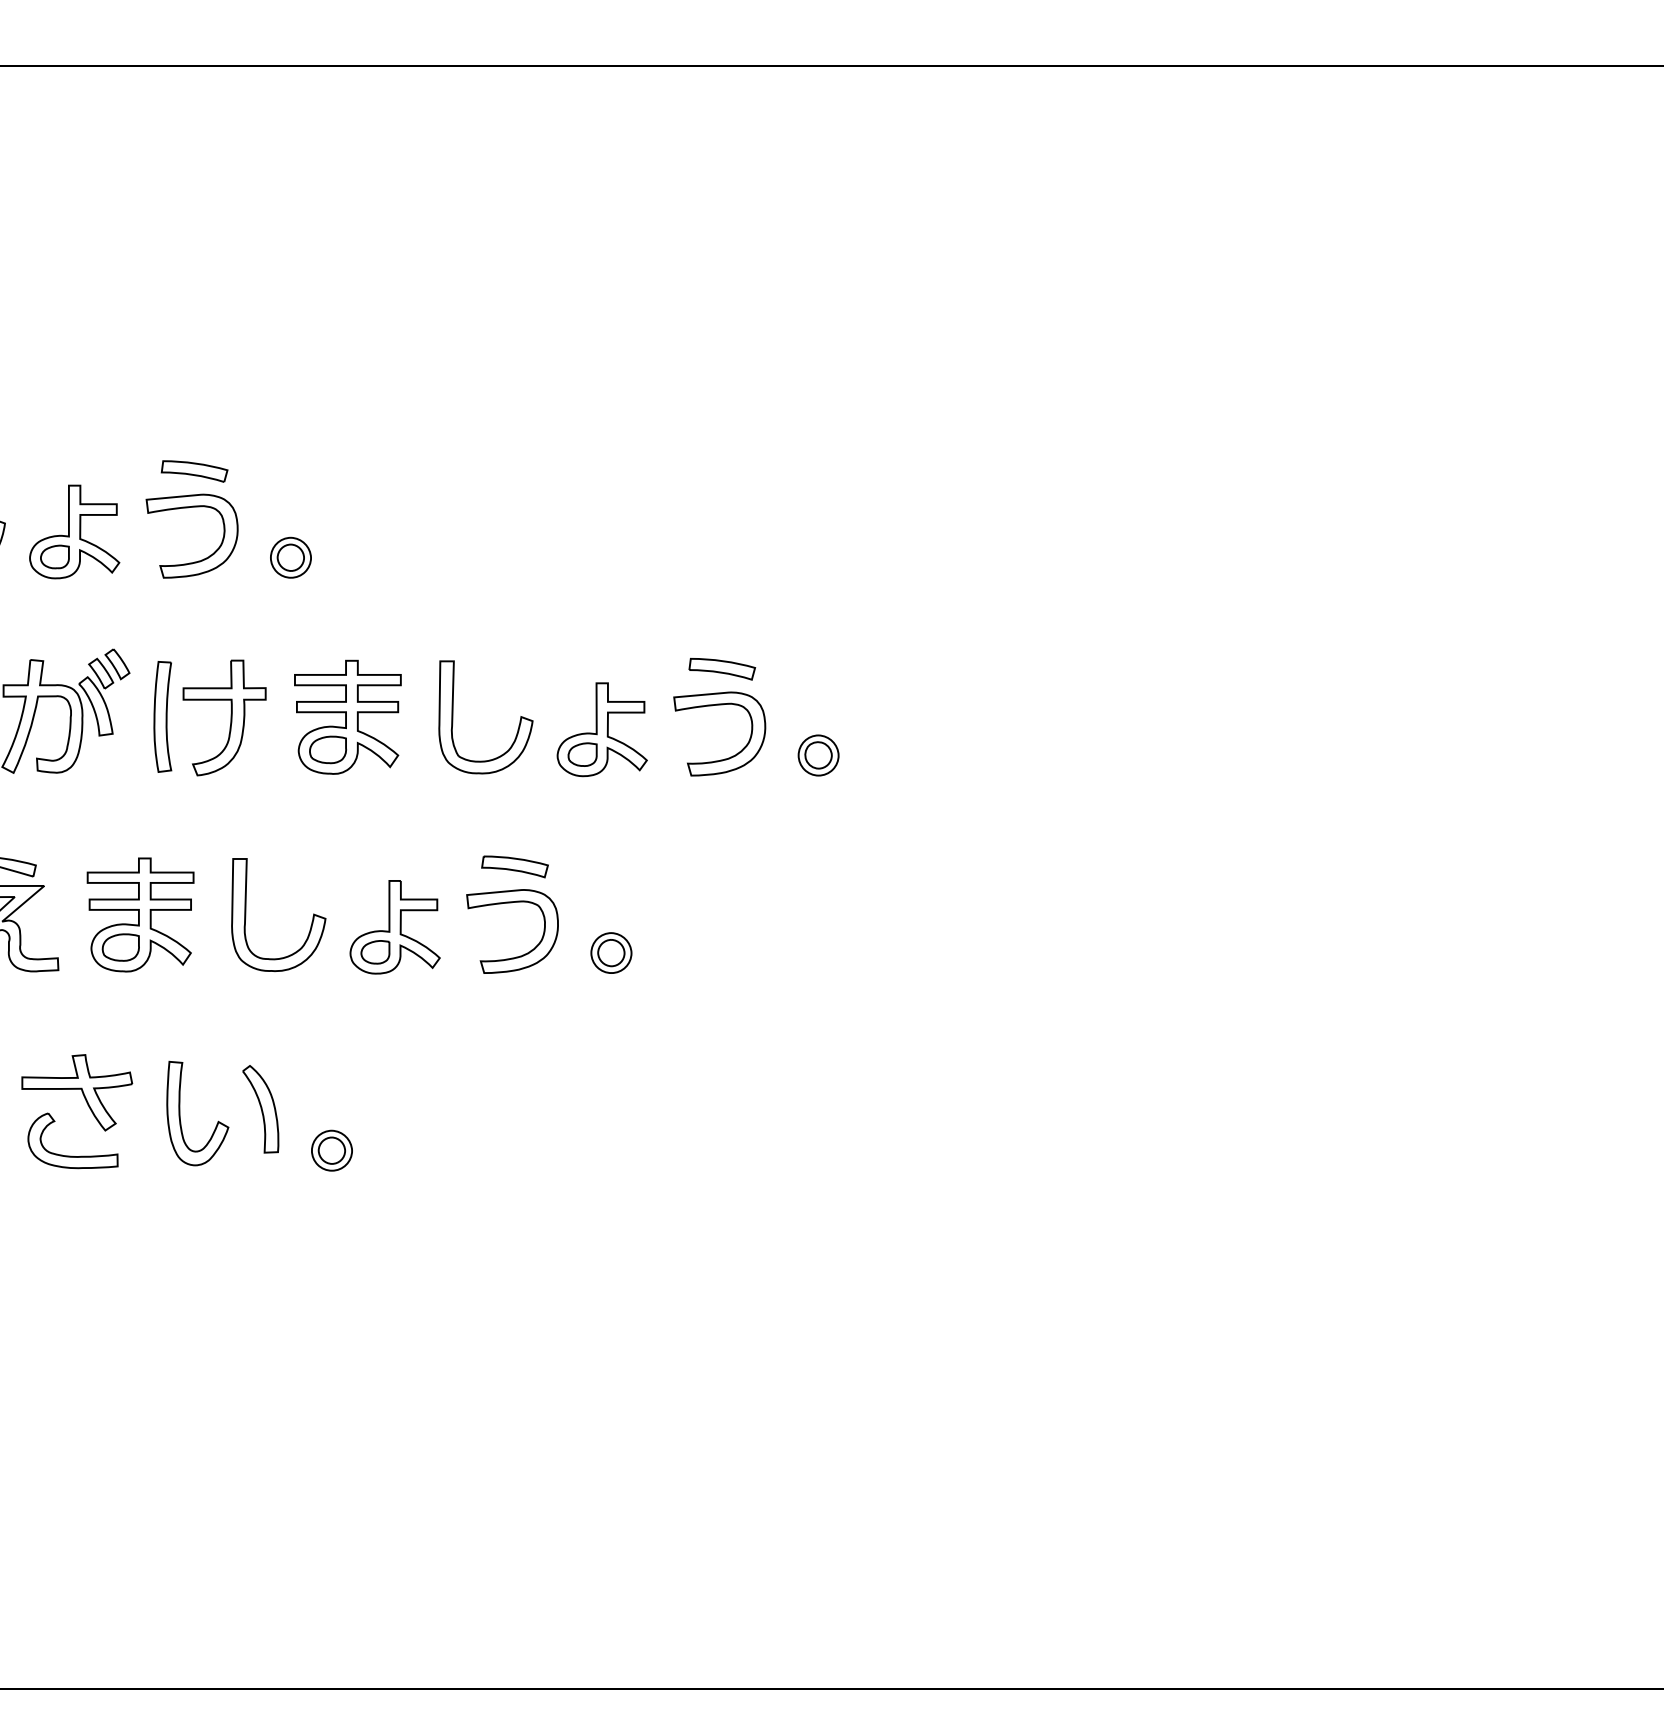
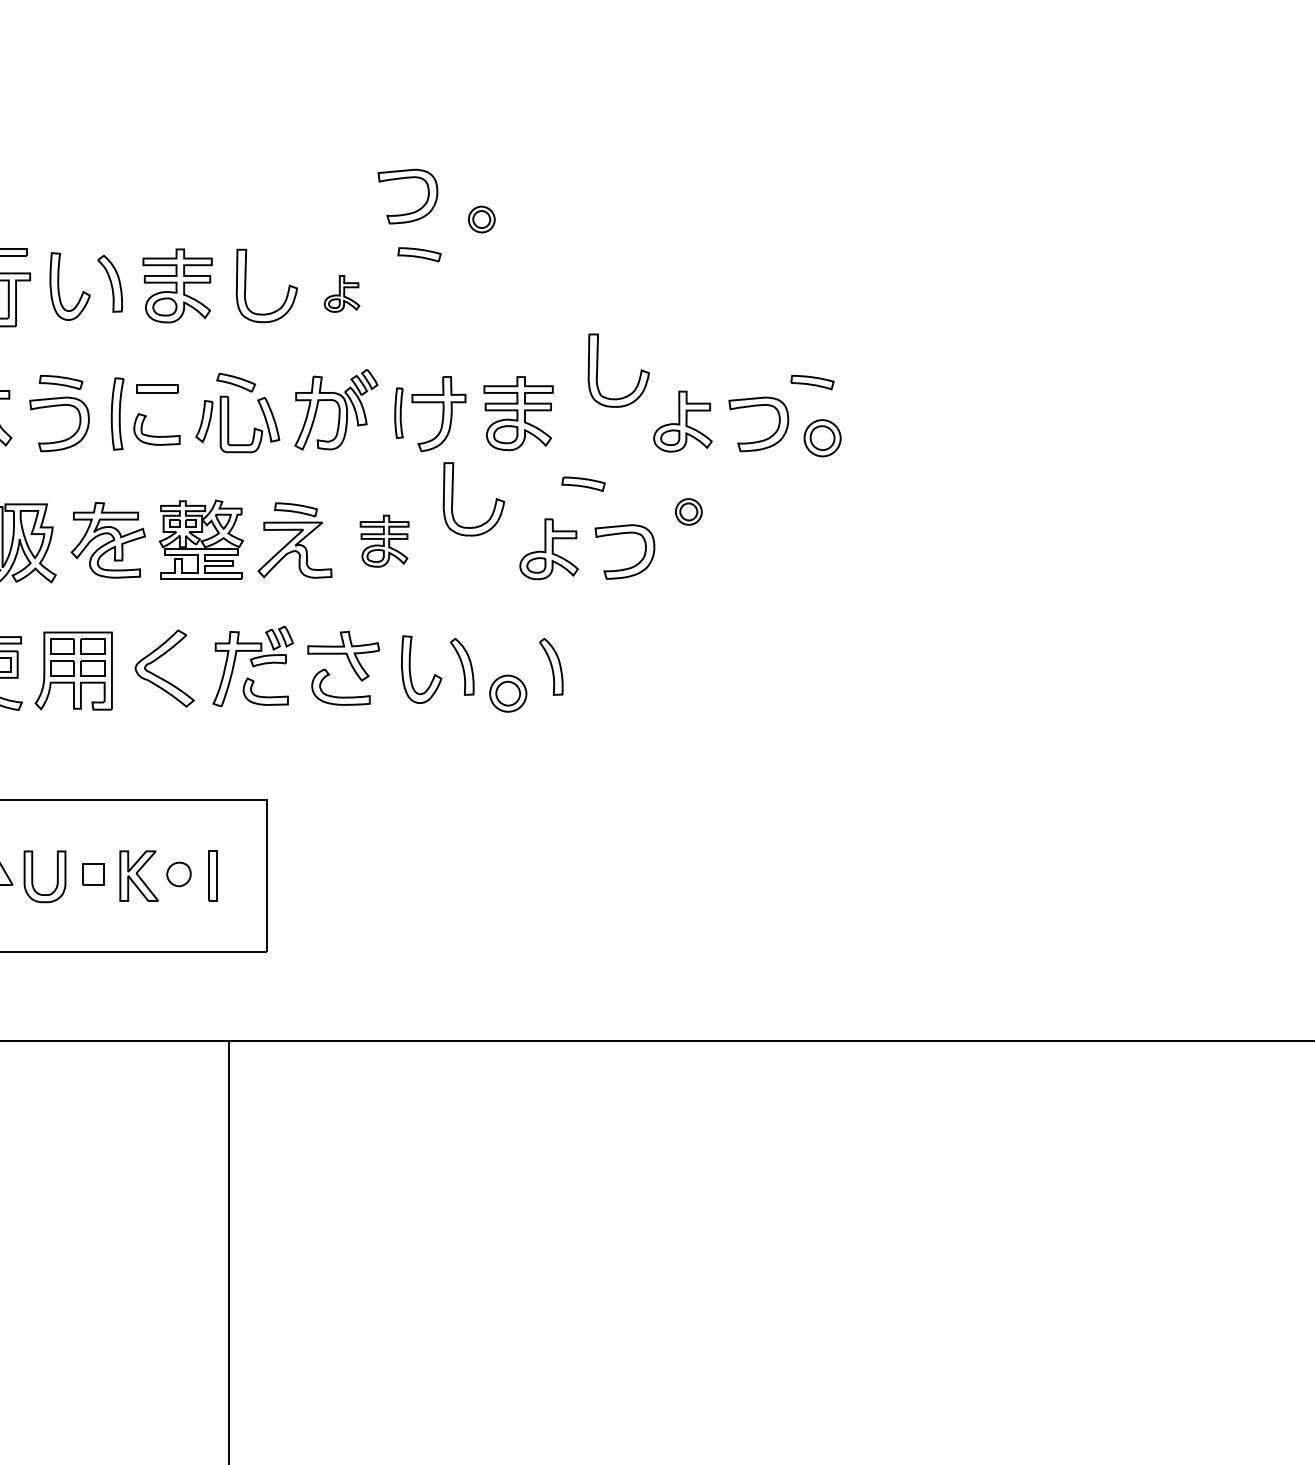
part: (73, 531) -> (341, 293), size x0.6
part: (203, 557) -> (415, 210), moved
part: (290, 557) -> (481, 219), moved
part: (722, 669) -> (812, 382), moved
part: (454, 712) -> (598, 367), moved
part: (162, 715) -> (398, 412), size x0.7
part: (818, 755) -> (822, 438), size x1.4
part: (514, 865) -> (583, 483), moved
part: (140, 913) -> (384, 540), size x0.7
part: (247, 915) -> (453, 499), moved
part: (610, 952) -> (688, 511), moved
part: (398, 1108) -> (551, 666), added
part: (332, 1150) -> (508, 693), size x1.4

